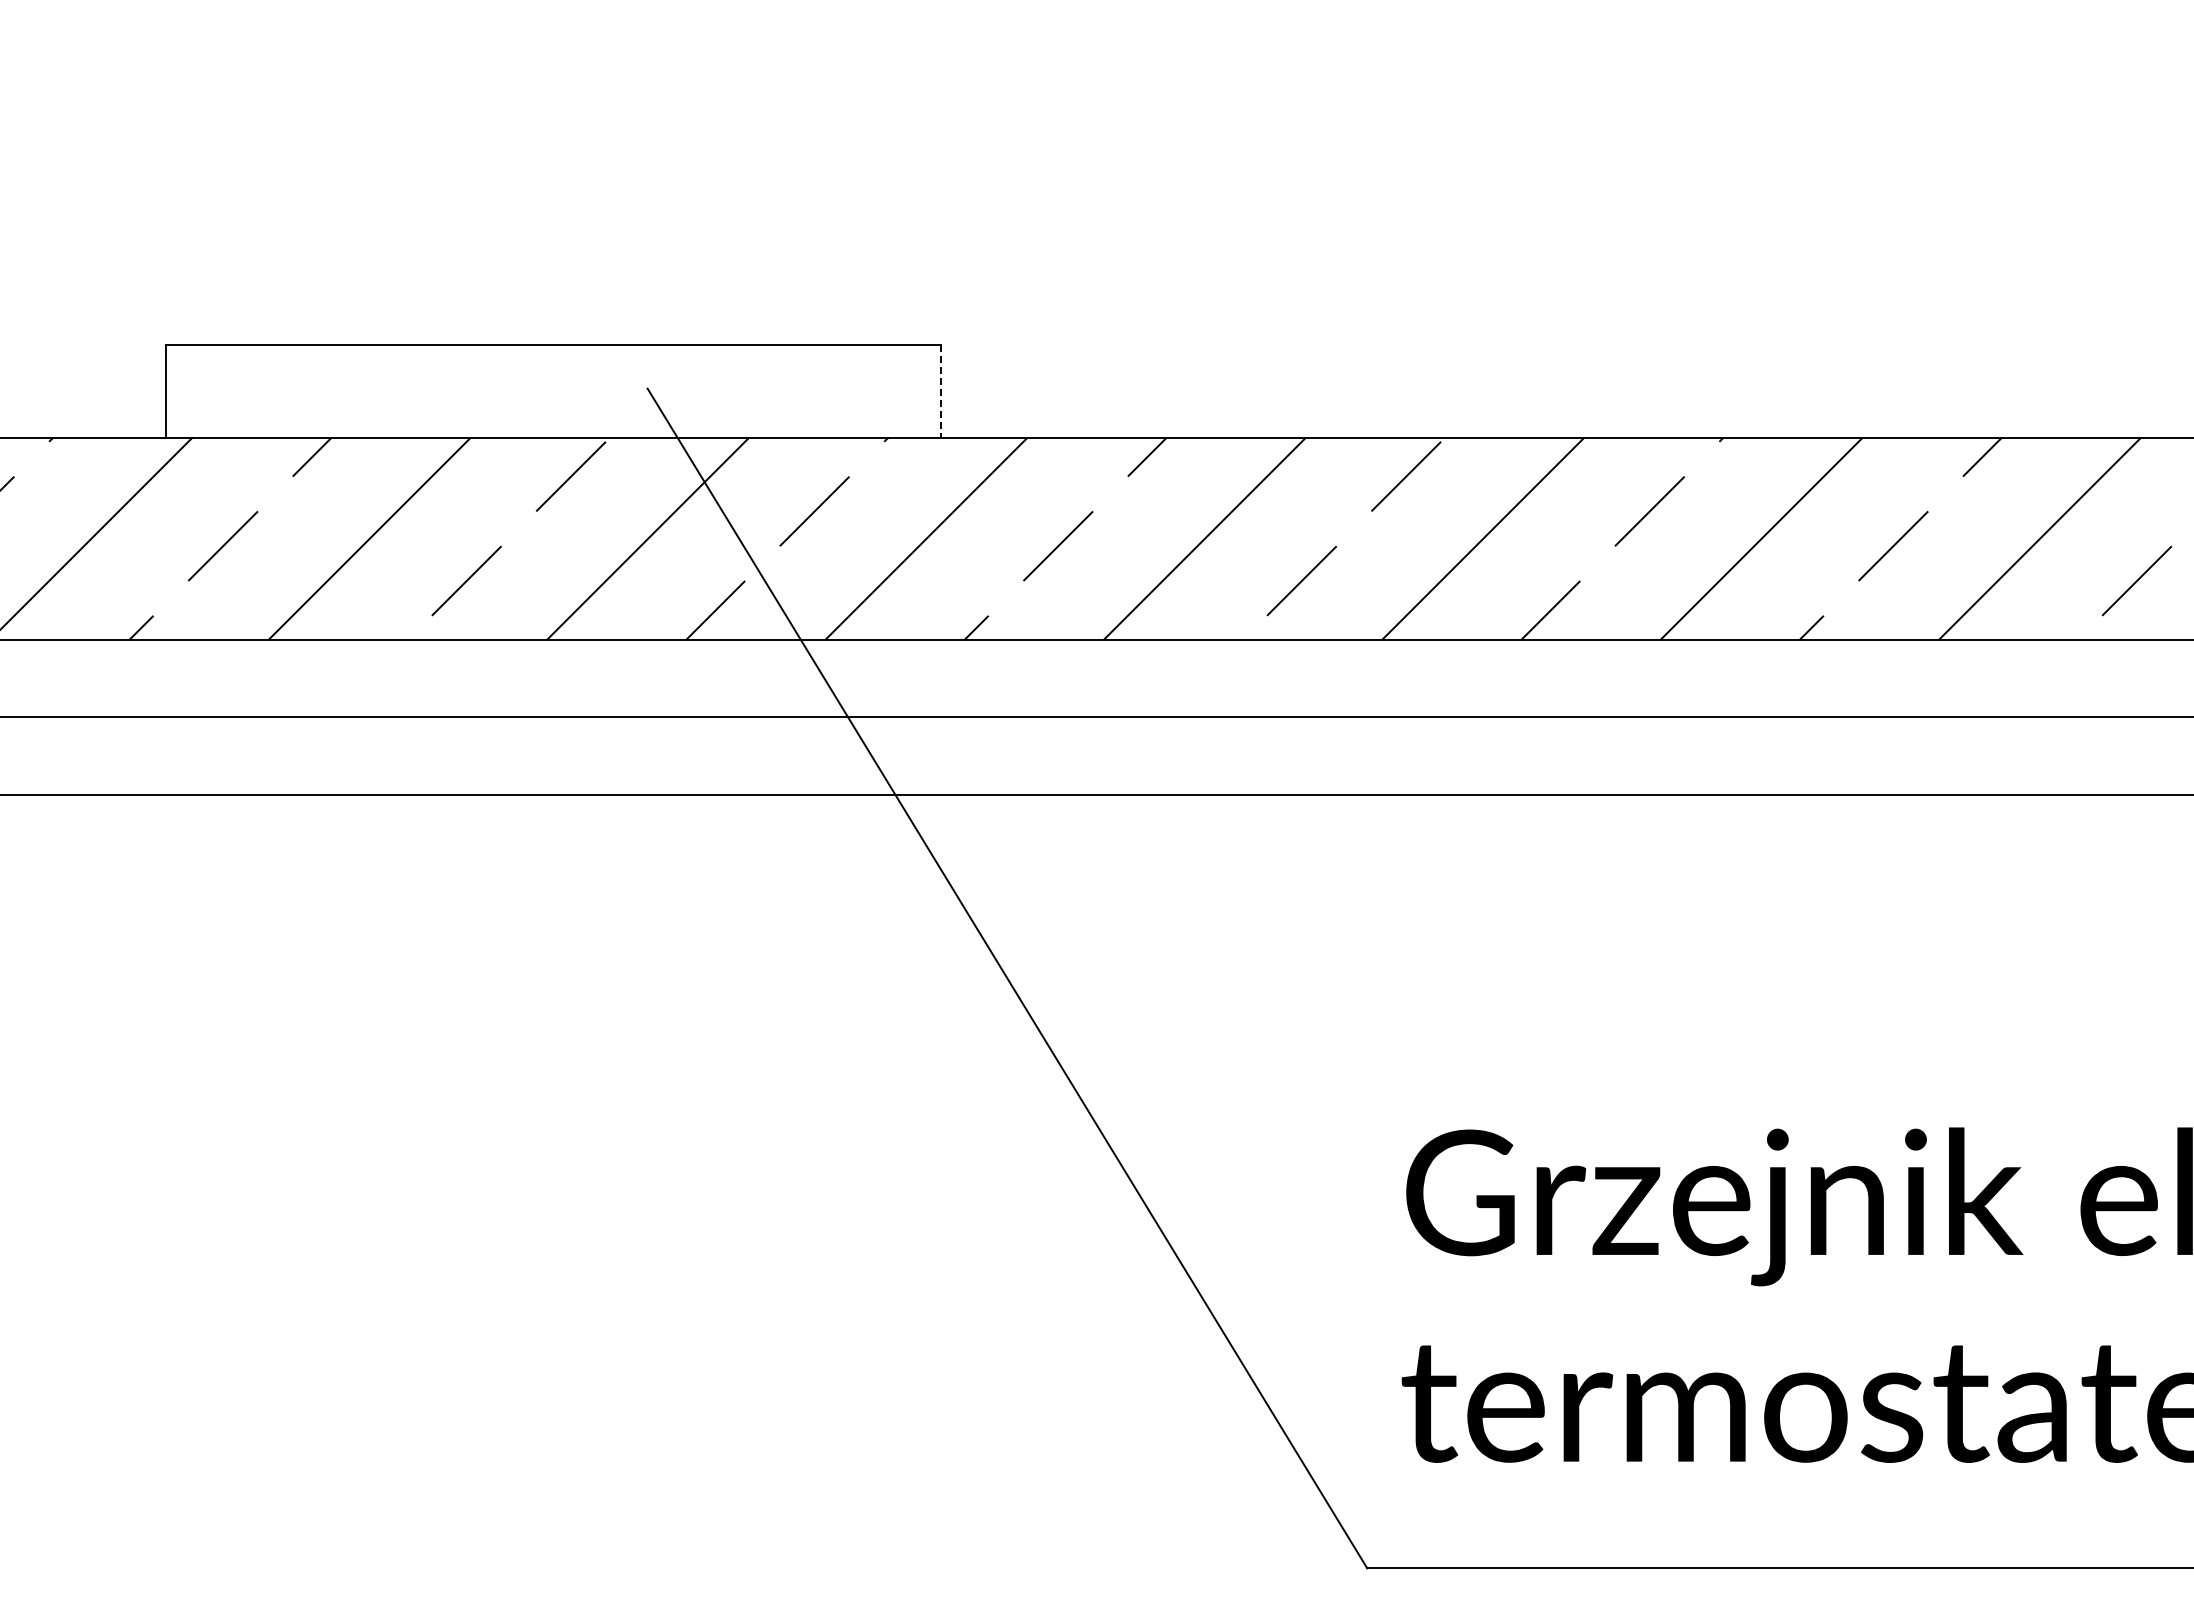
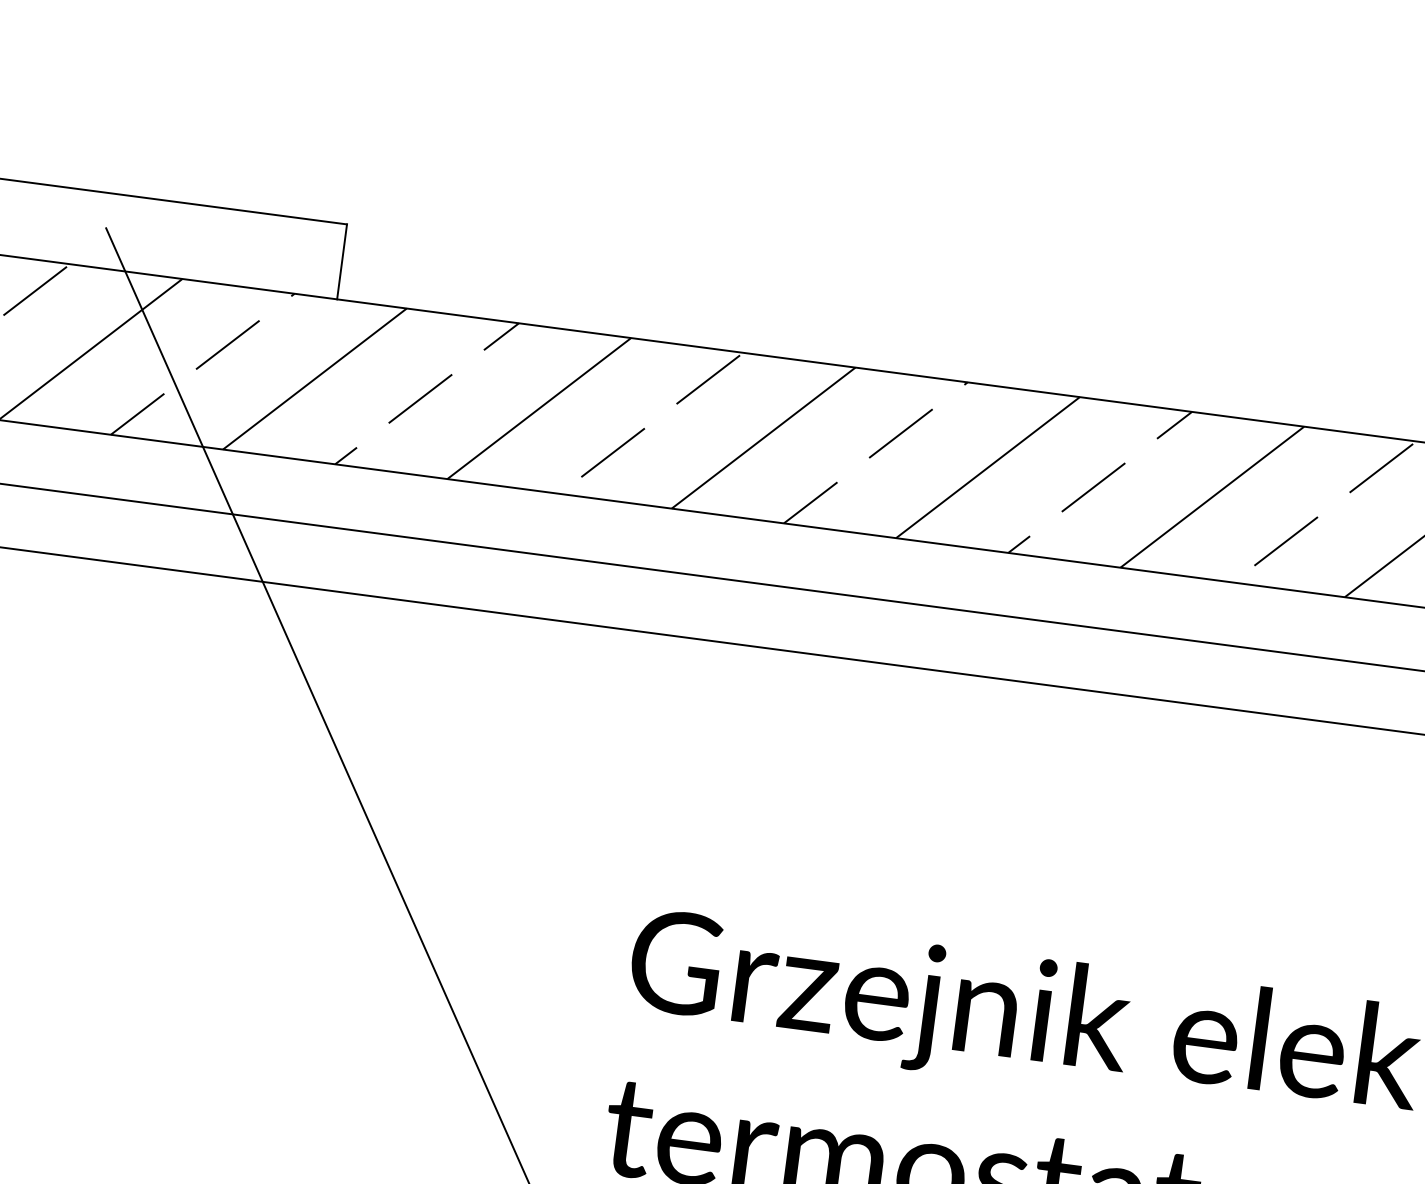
line: (940, 392) -> (341, 262), dashed -> solid

